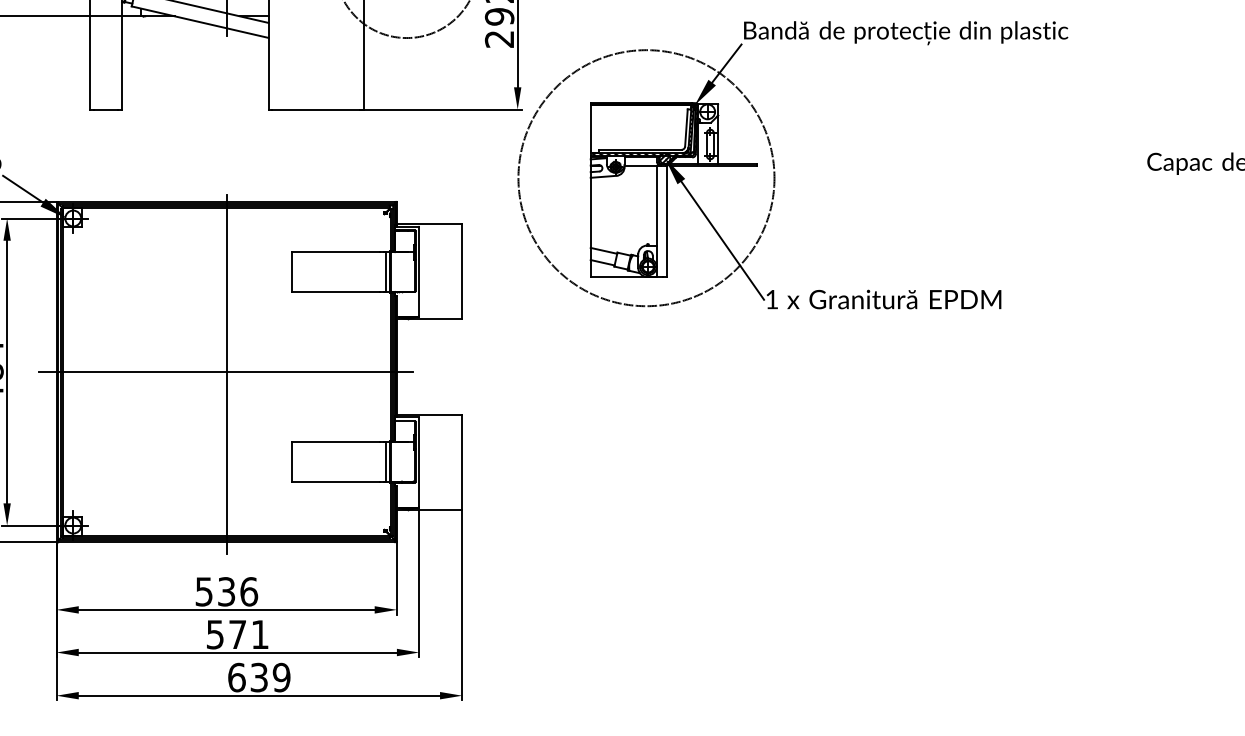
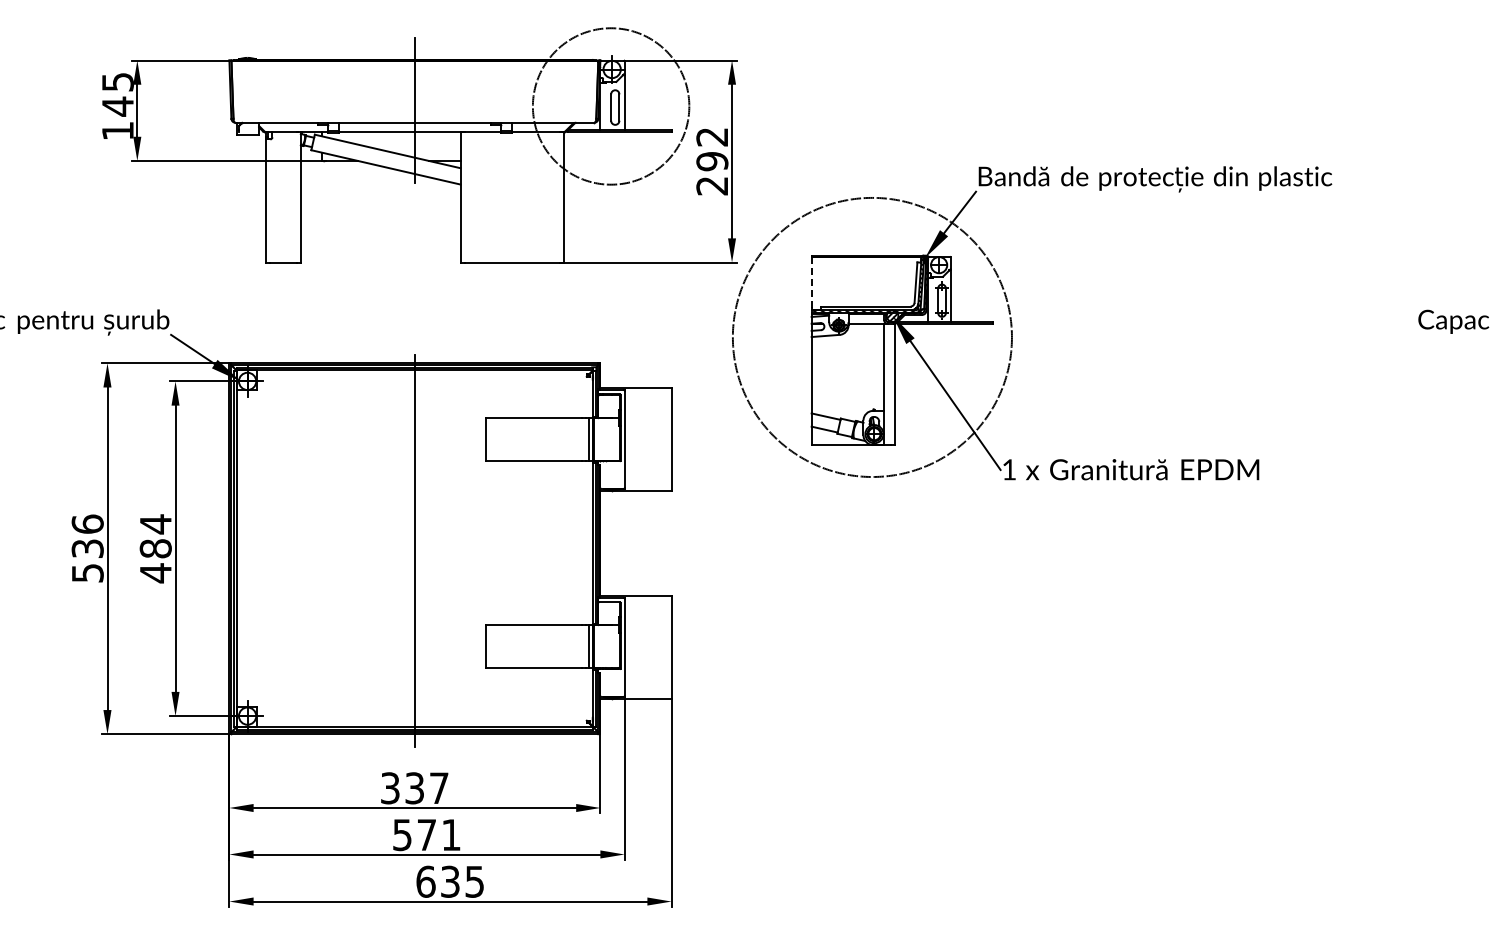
line: (590, 127) -> (811, 282), solid -> dashed
line: (226, 371) -> (414, 548), removed
text: (227, 591) -> (415, 788), 536 -> 337
text: (281, 677) -> (474, 881), 639 -> 635

